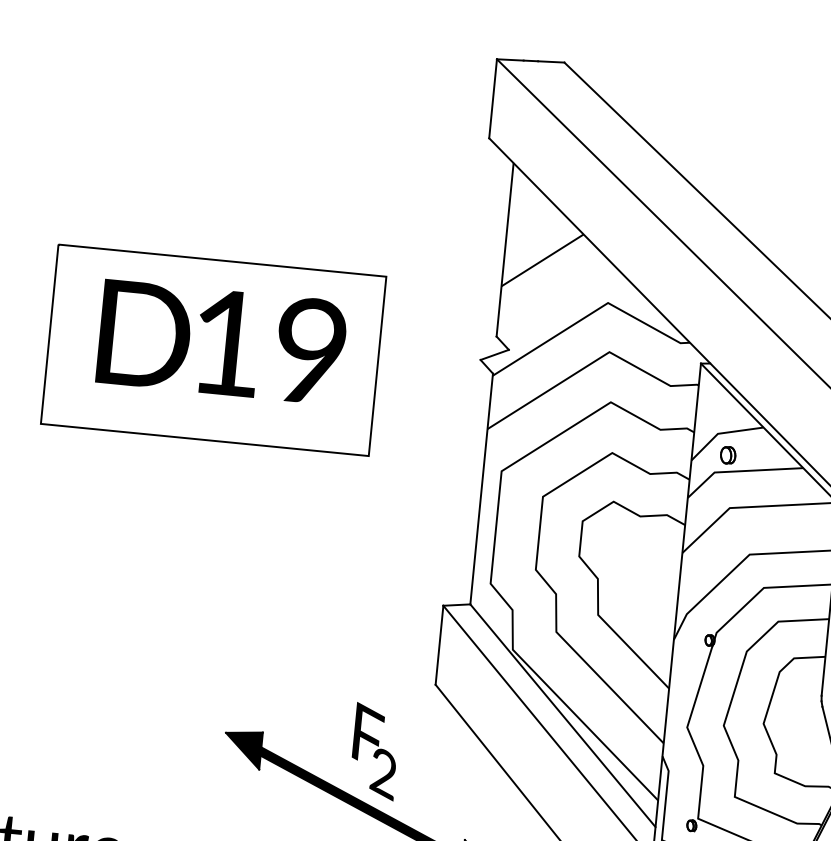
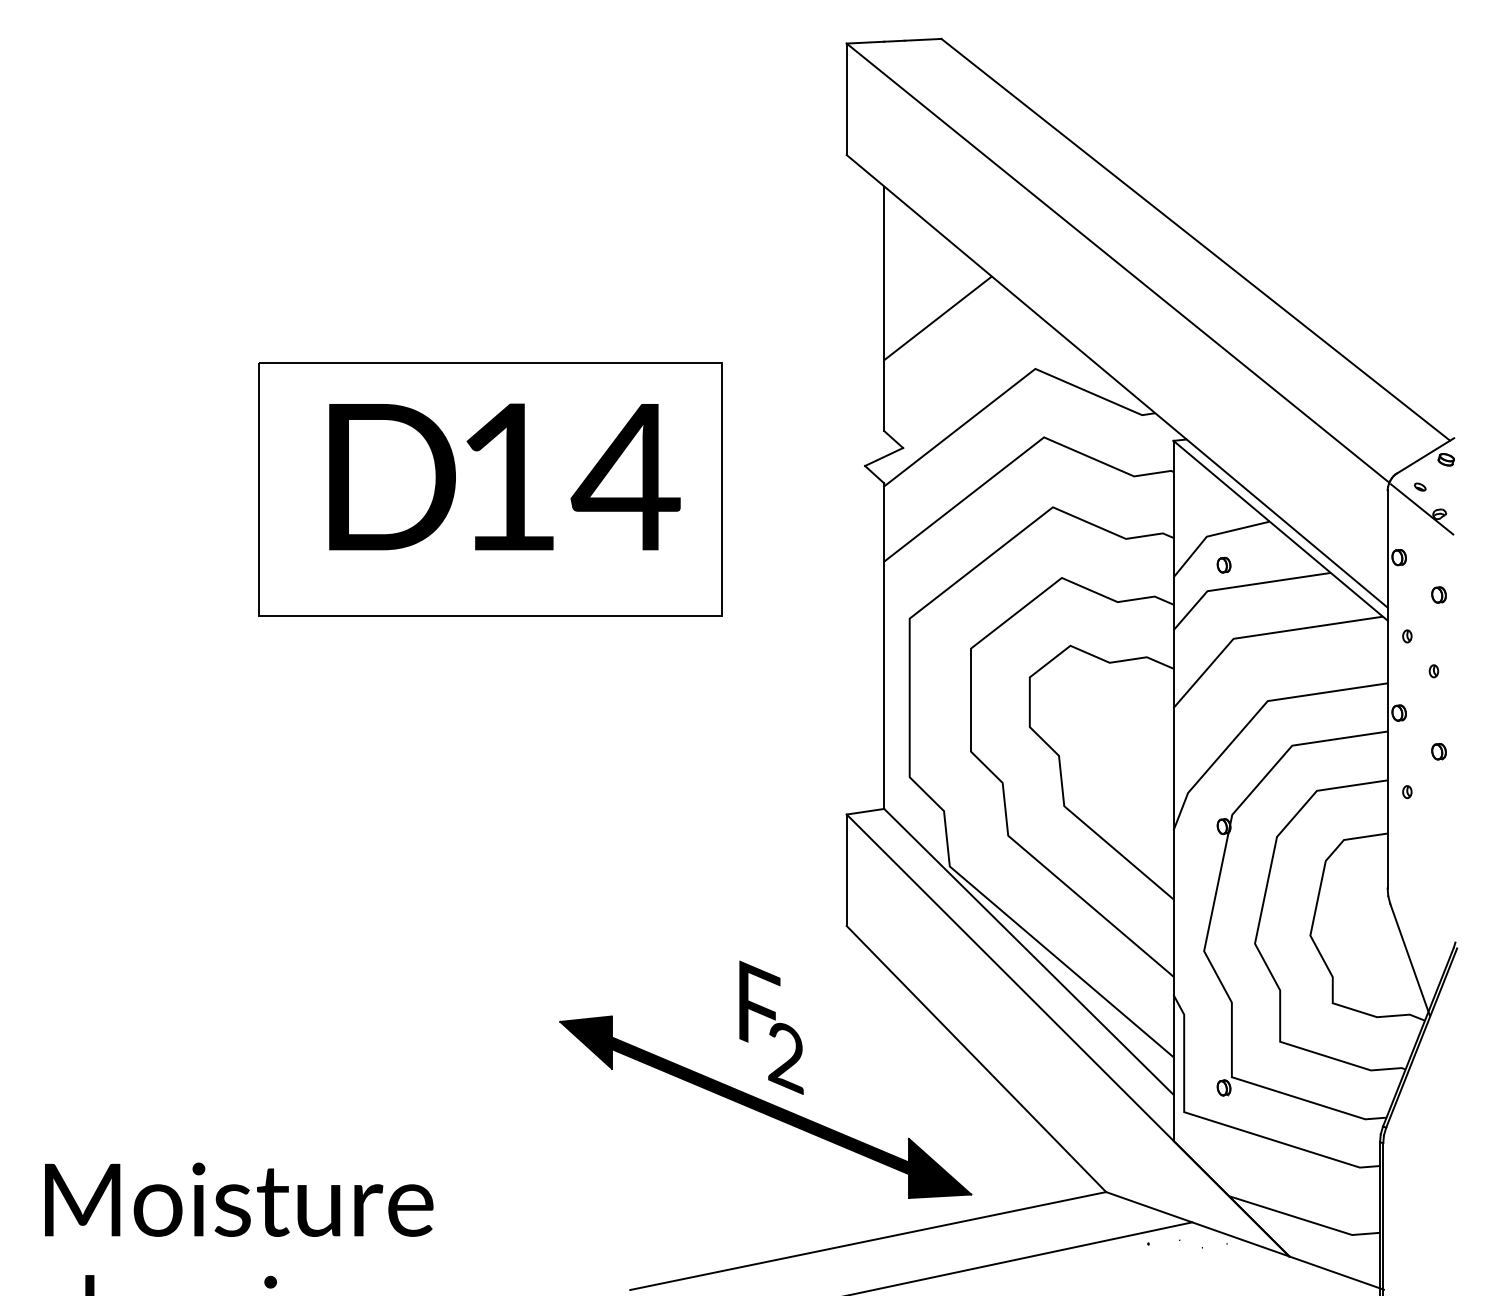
text: (310, 350) -> (625, 476), 19 -> 14
part: (727, 454) -> (1223, 564), size x0.62

